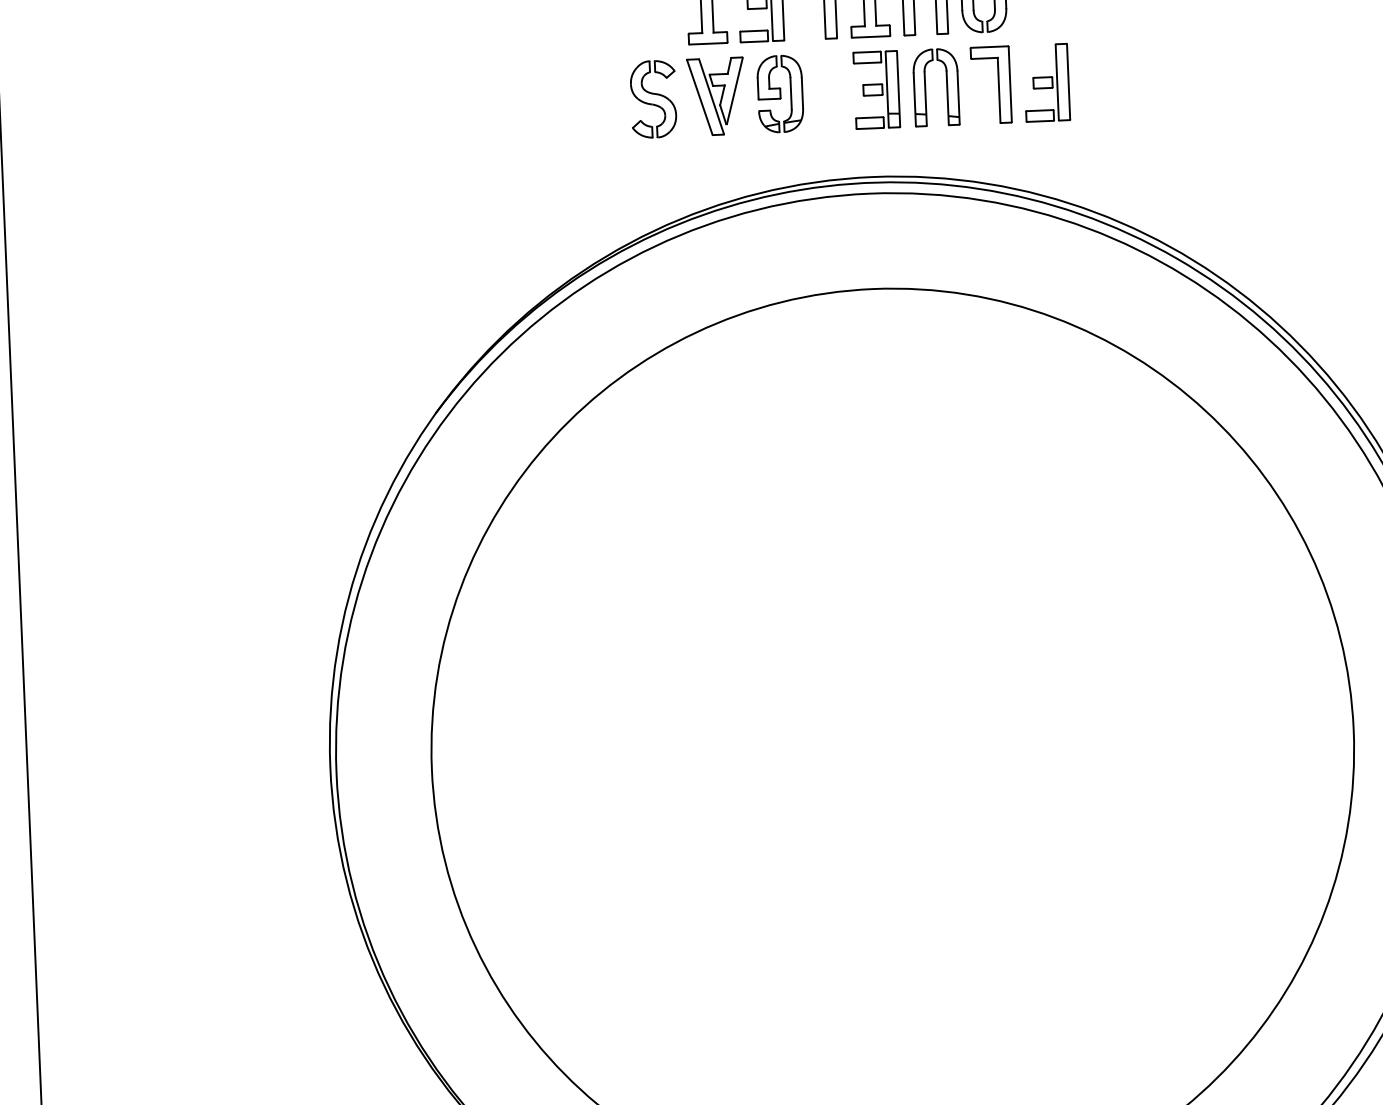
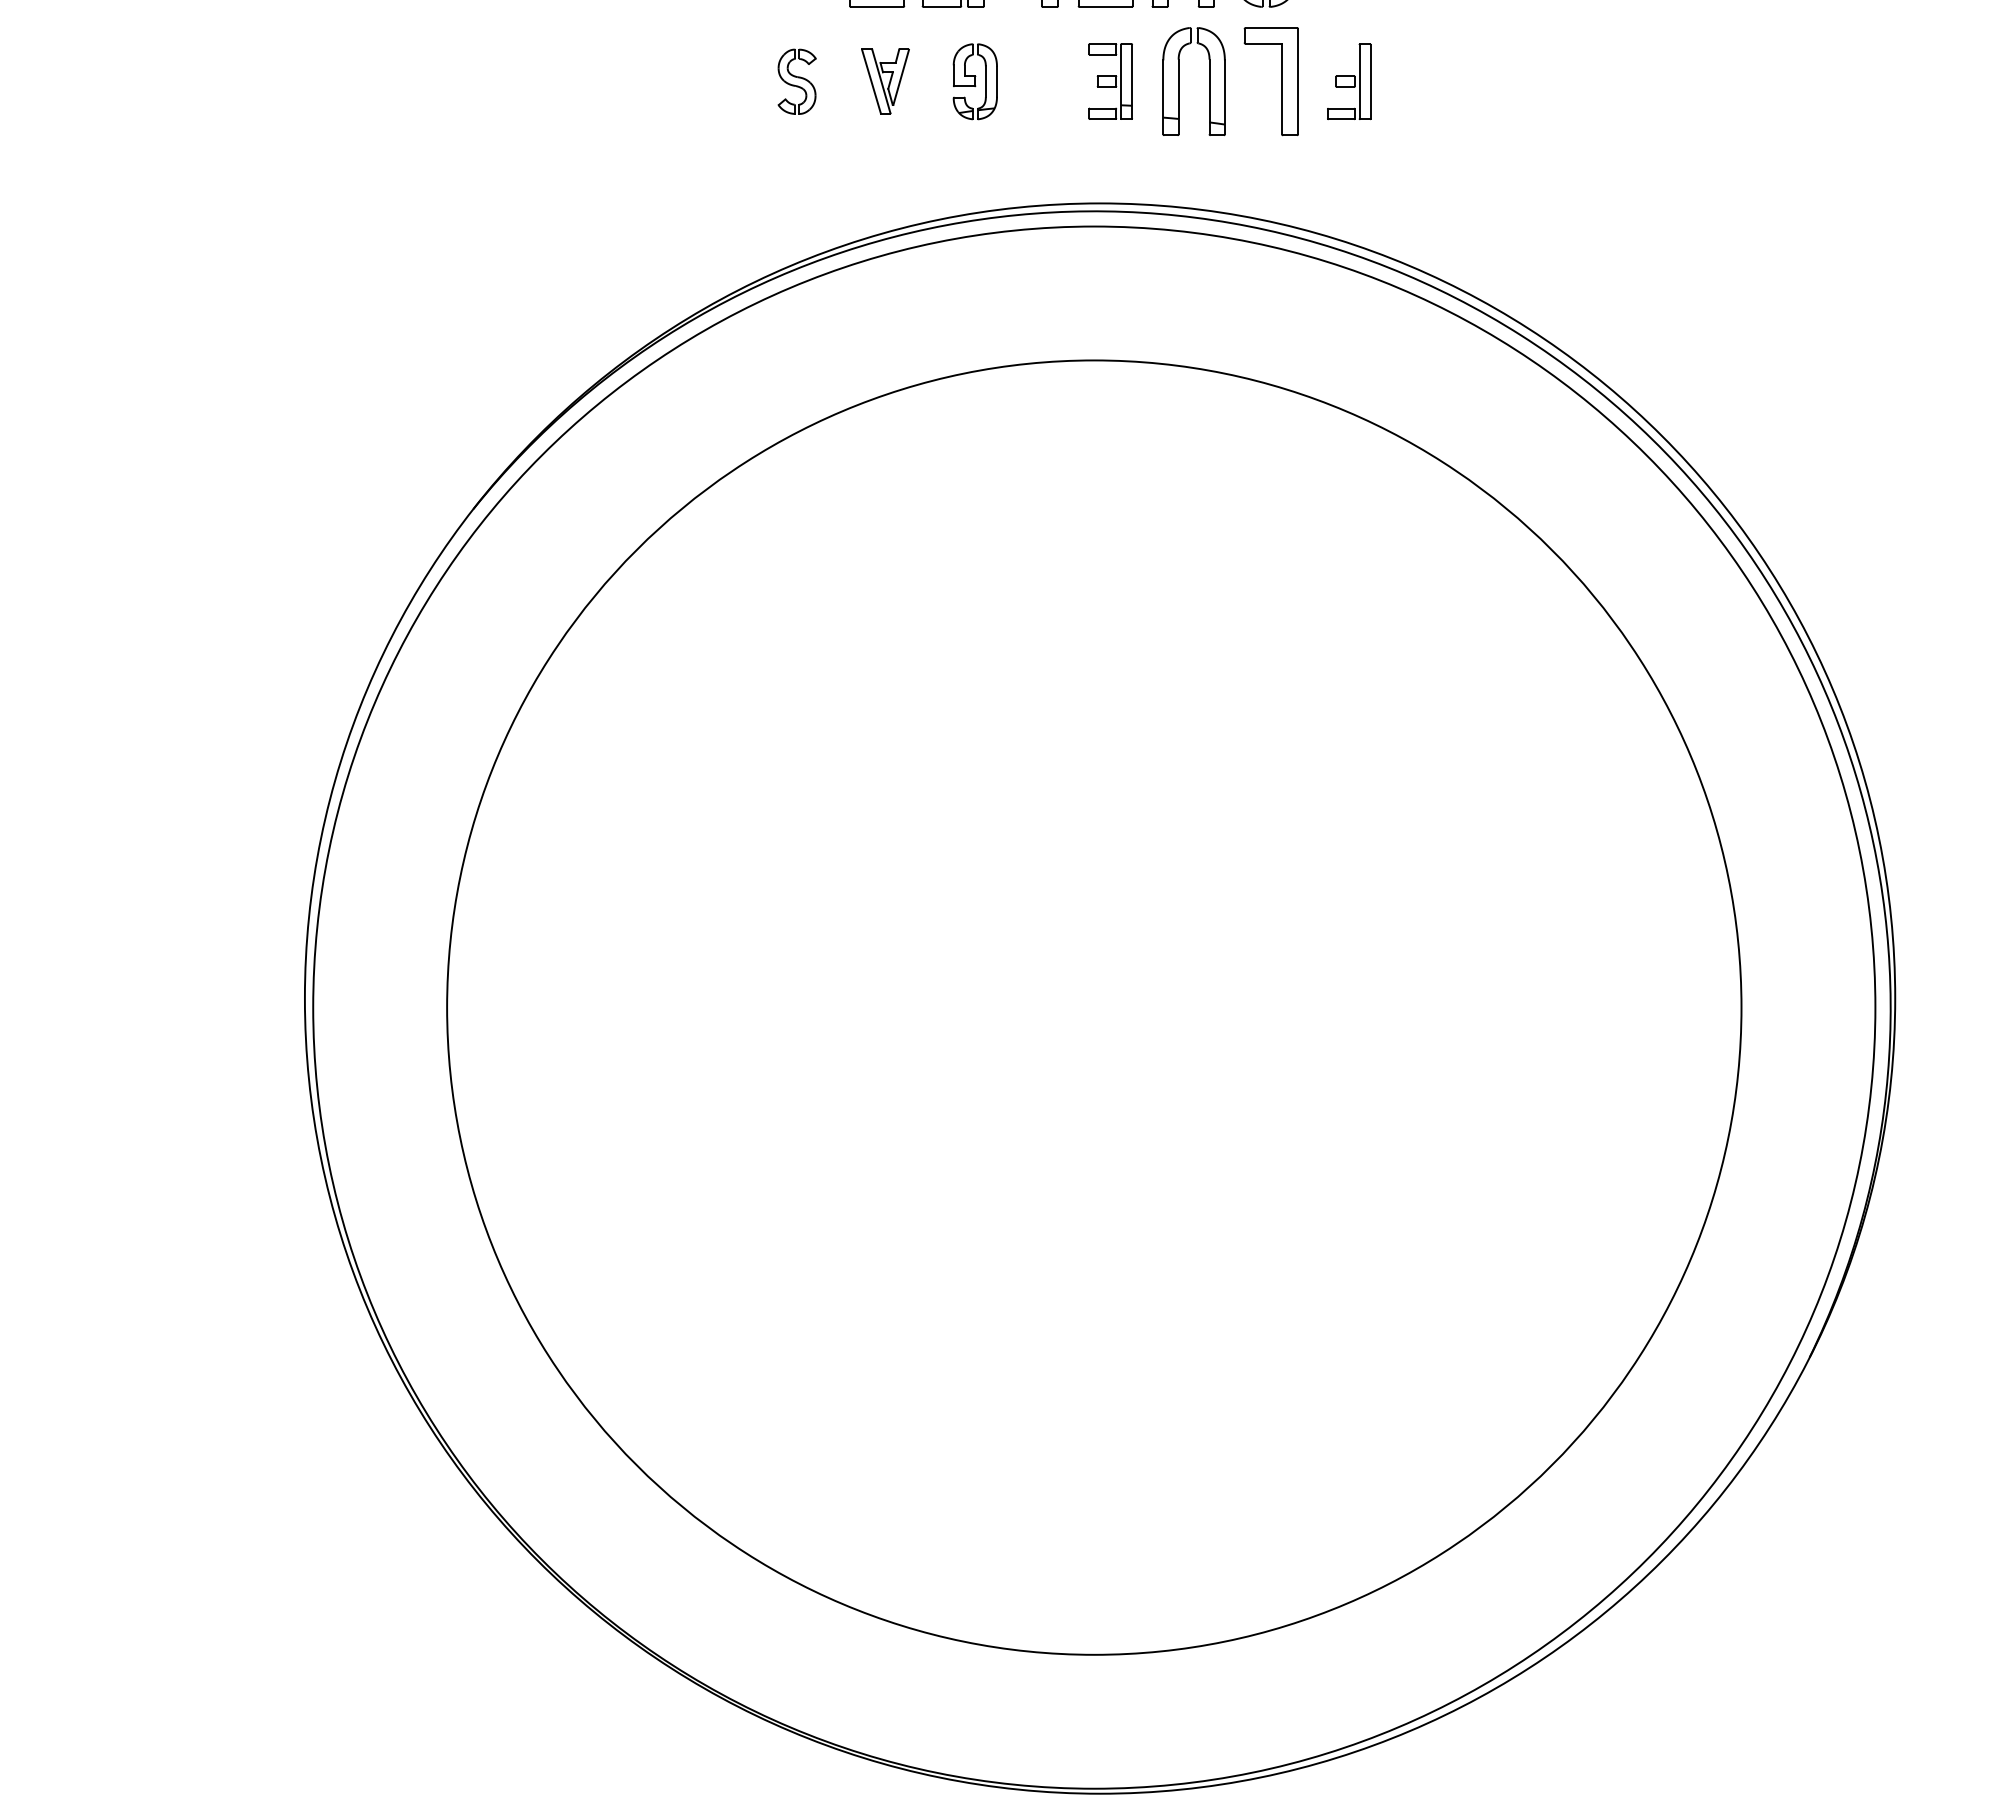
part: (1046, 82) -> (1348, 81), size x0.7
part: (876, 89) -> (1110, 81), size x0.7
part: (780, 93) -> (975, 81), size x0.7
part: (716, 96) -> (885, 81), size x0.6
part: (653, 99) -> (796, 81), size x0.6

